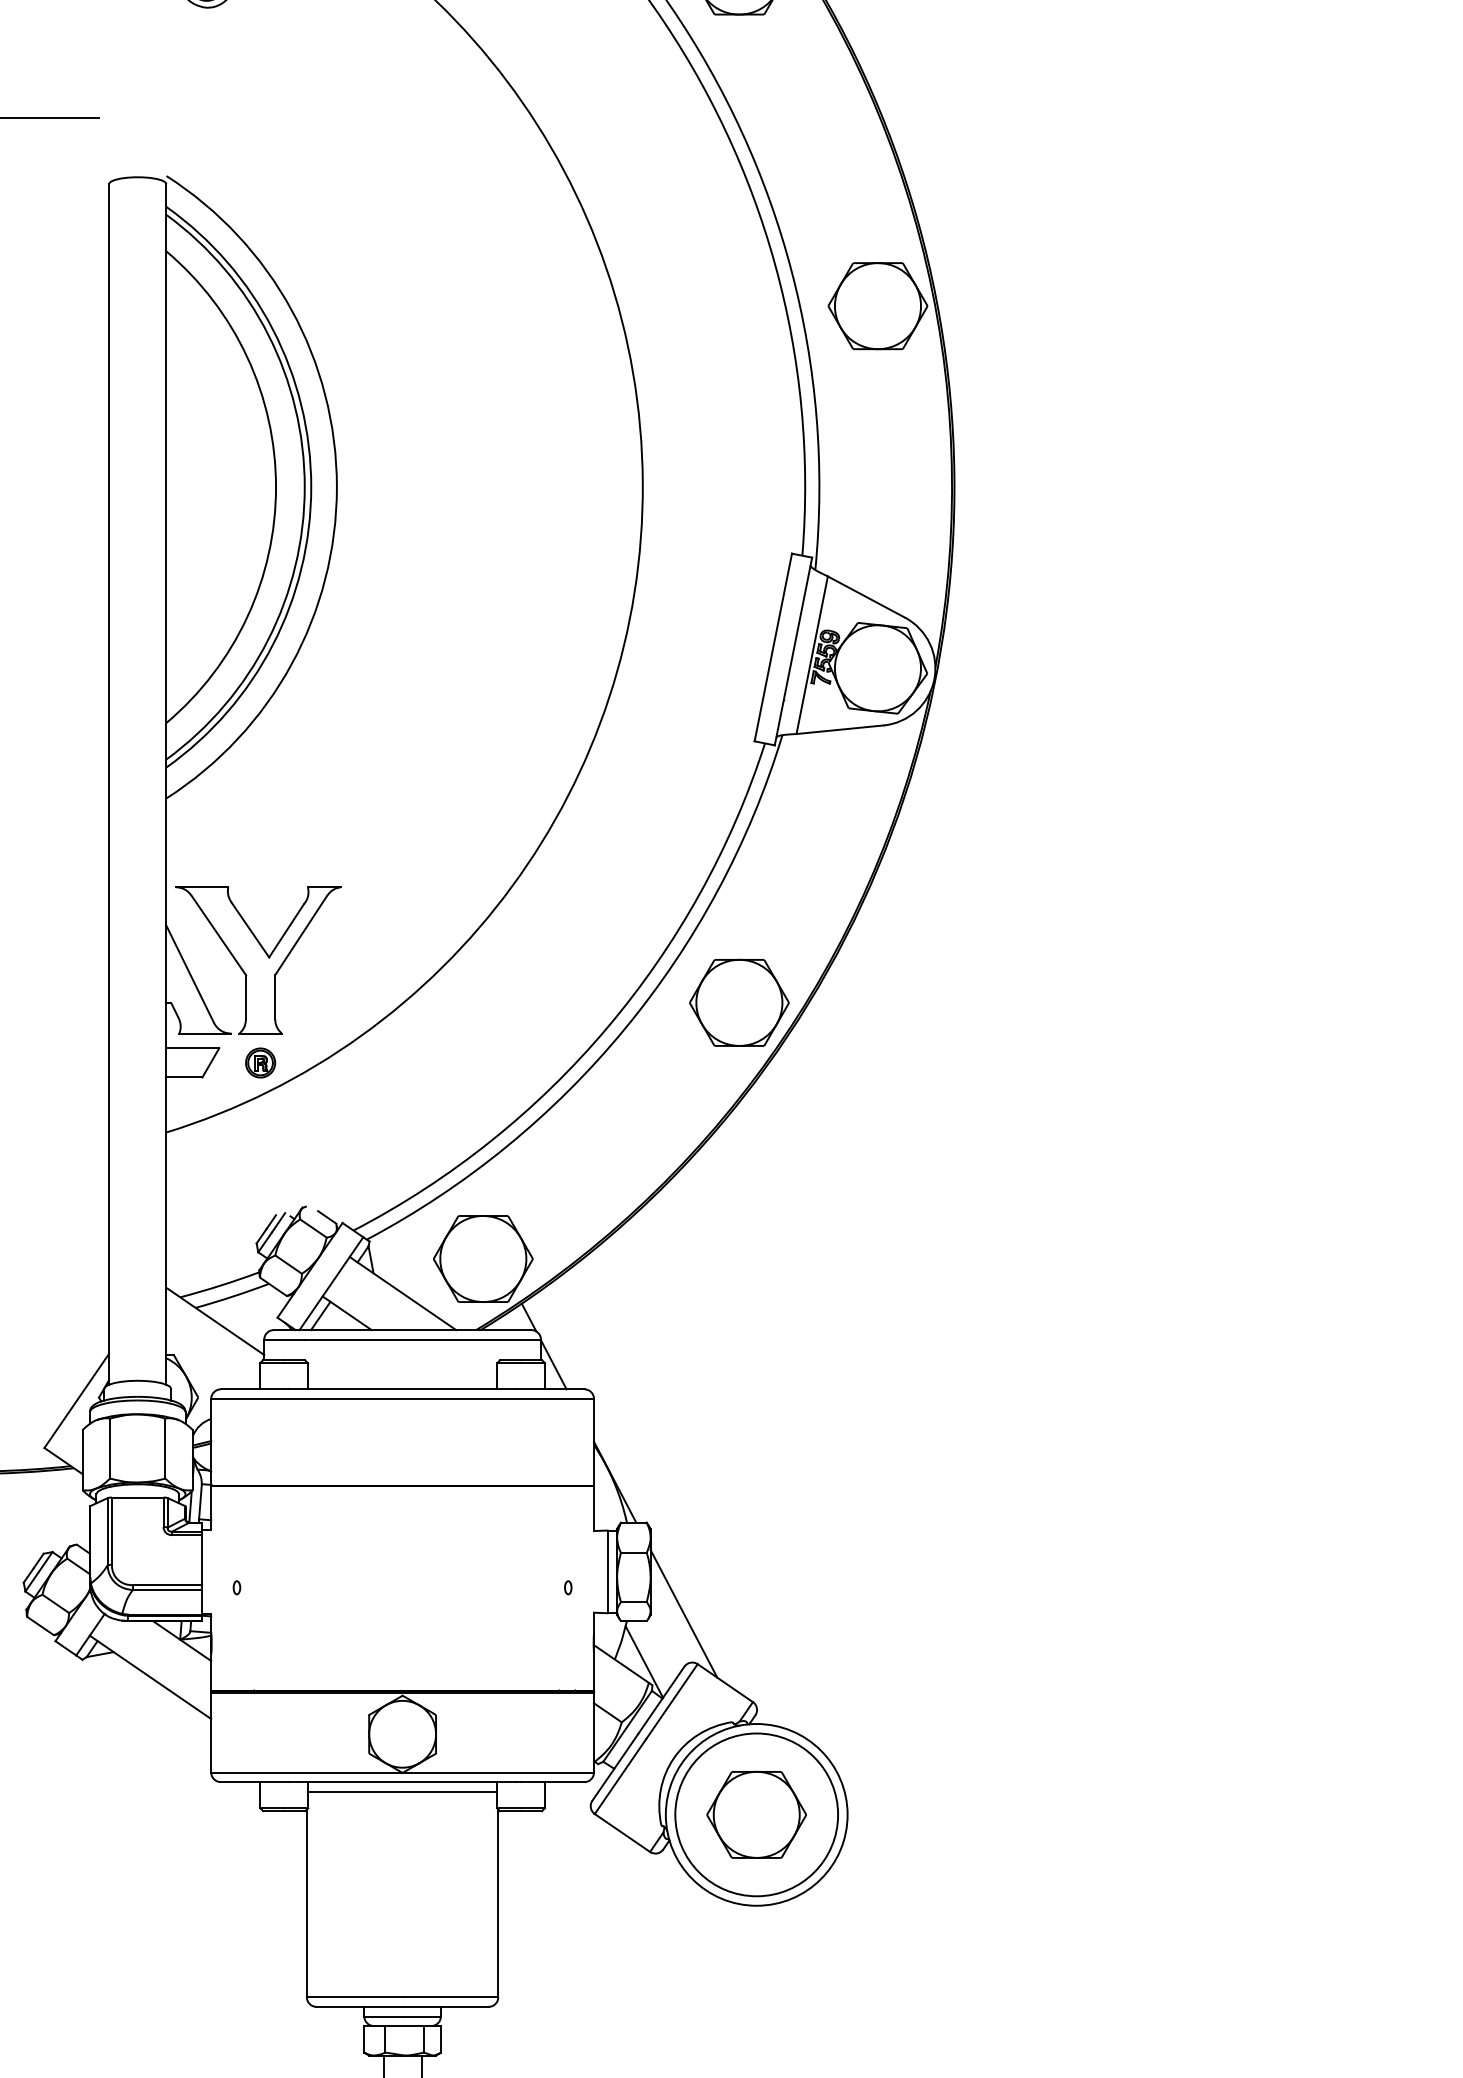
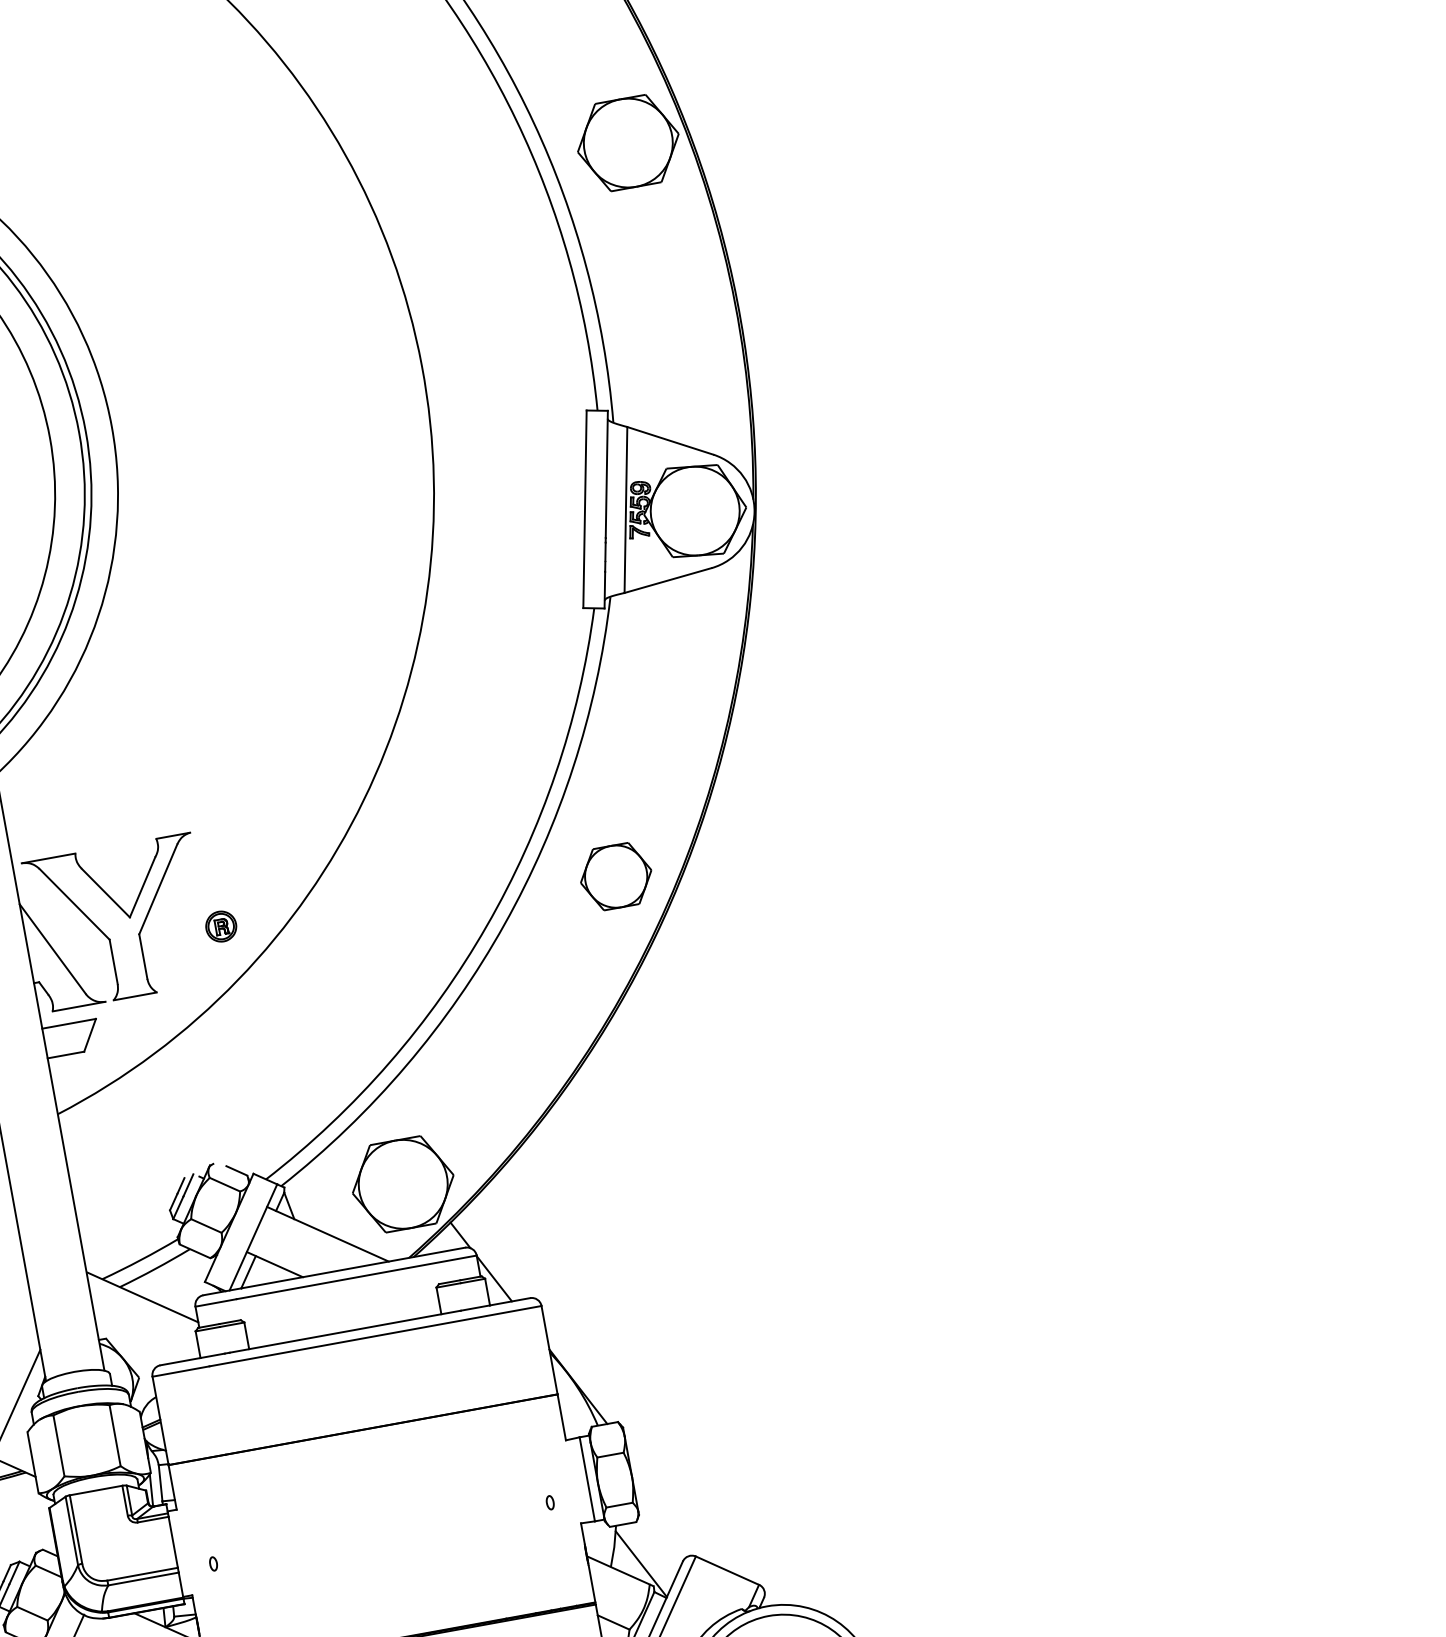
part: (739, 1002) -> (616, 876), size x0.7
part: (260, 1062) -> (221, 926), moved
line: (683, 1613) -> (672, 1507), removed

